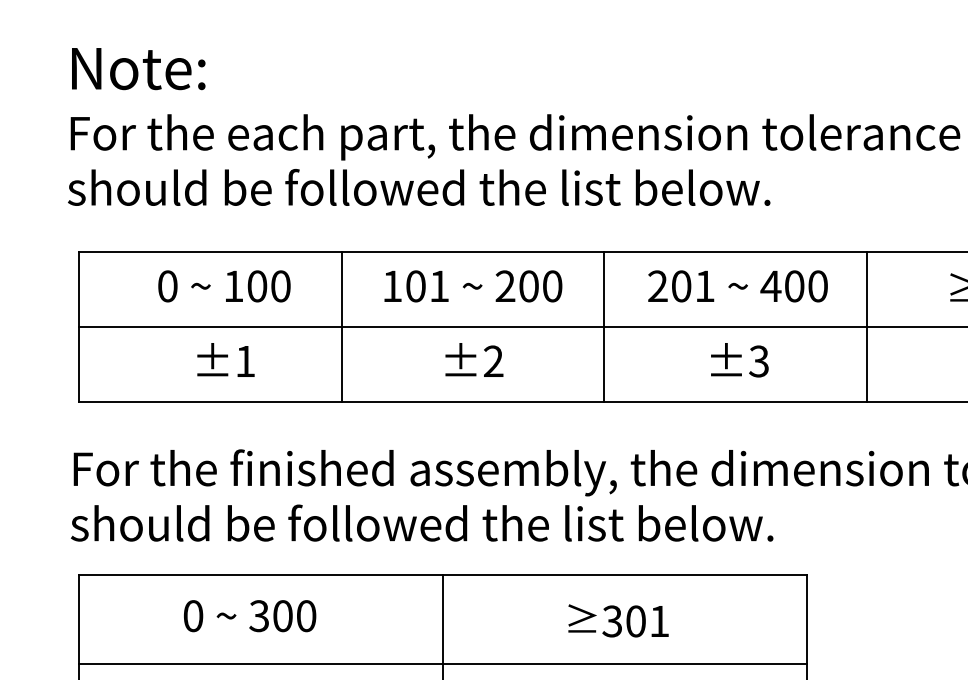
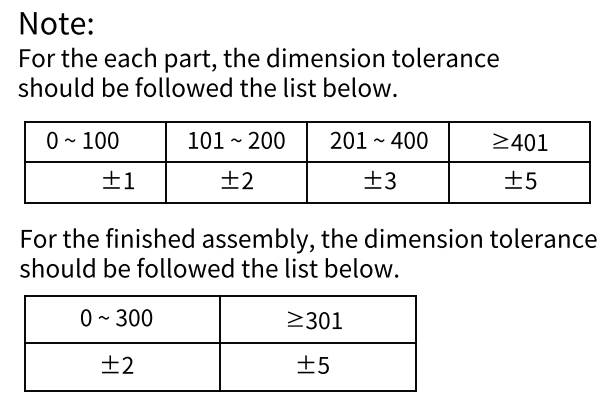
text: (223, 284) -> (82, 139), moved
text: (225, 359) -> (118, 179), moved

